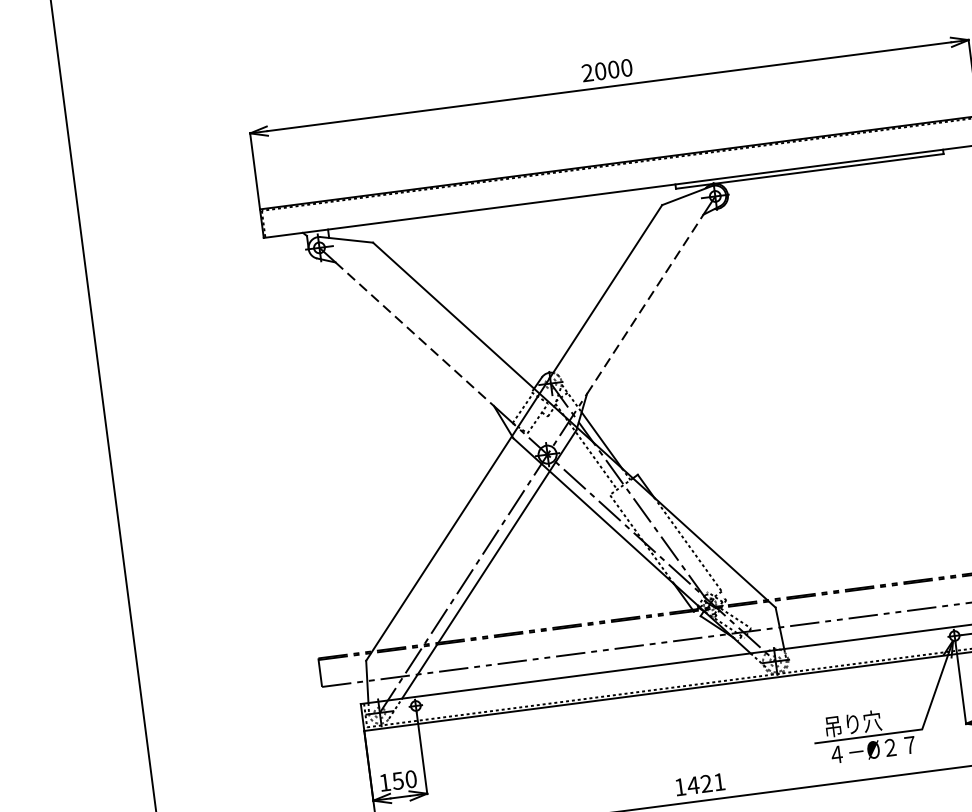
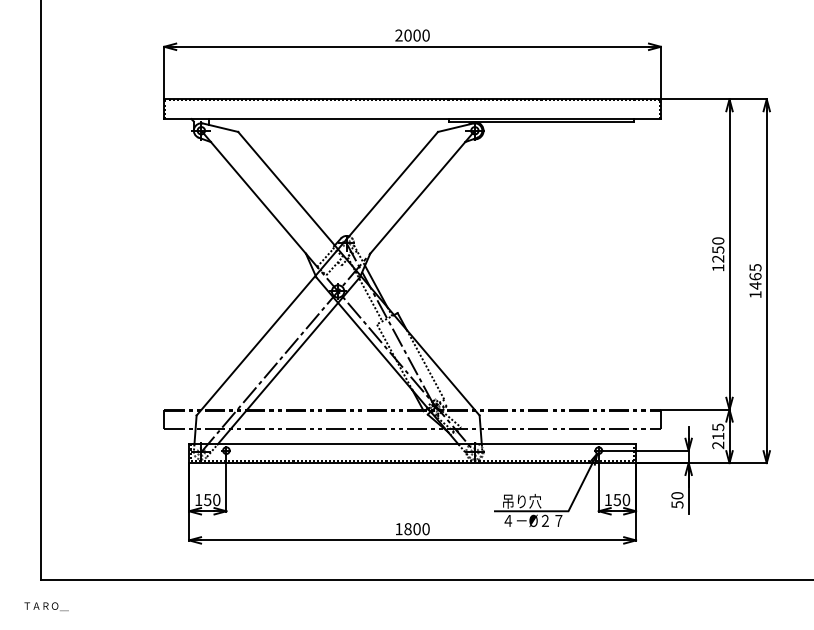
line: (646, 303) -> (418, 197), dashed -> solid
line: (414, 335) -> (258, 198), dashed -> solid
text: (705, 784) -> (416, 529), 1421 -> 1800

